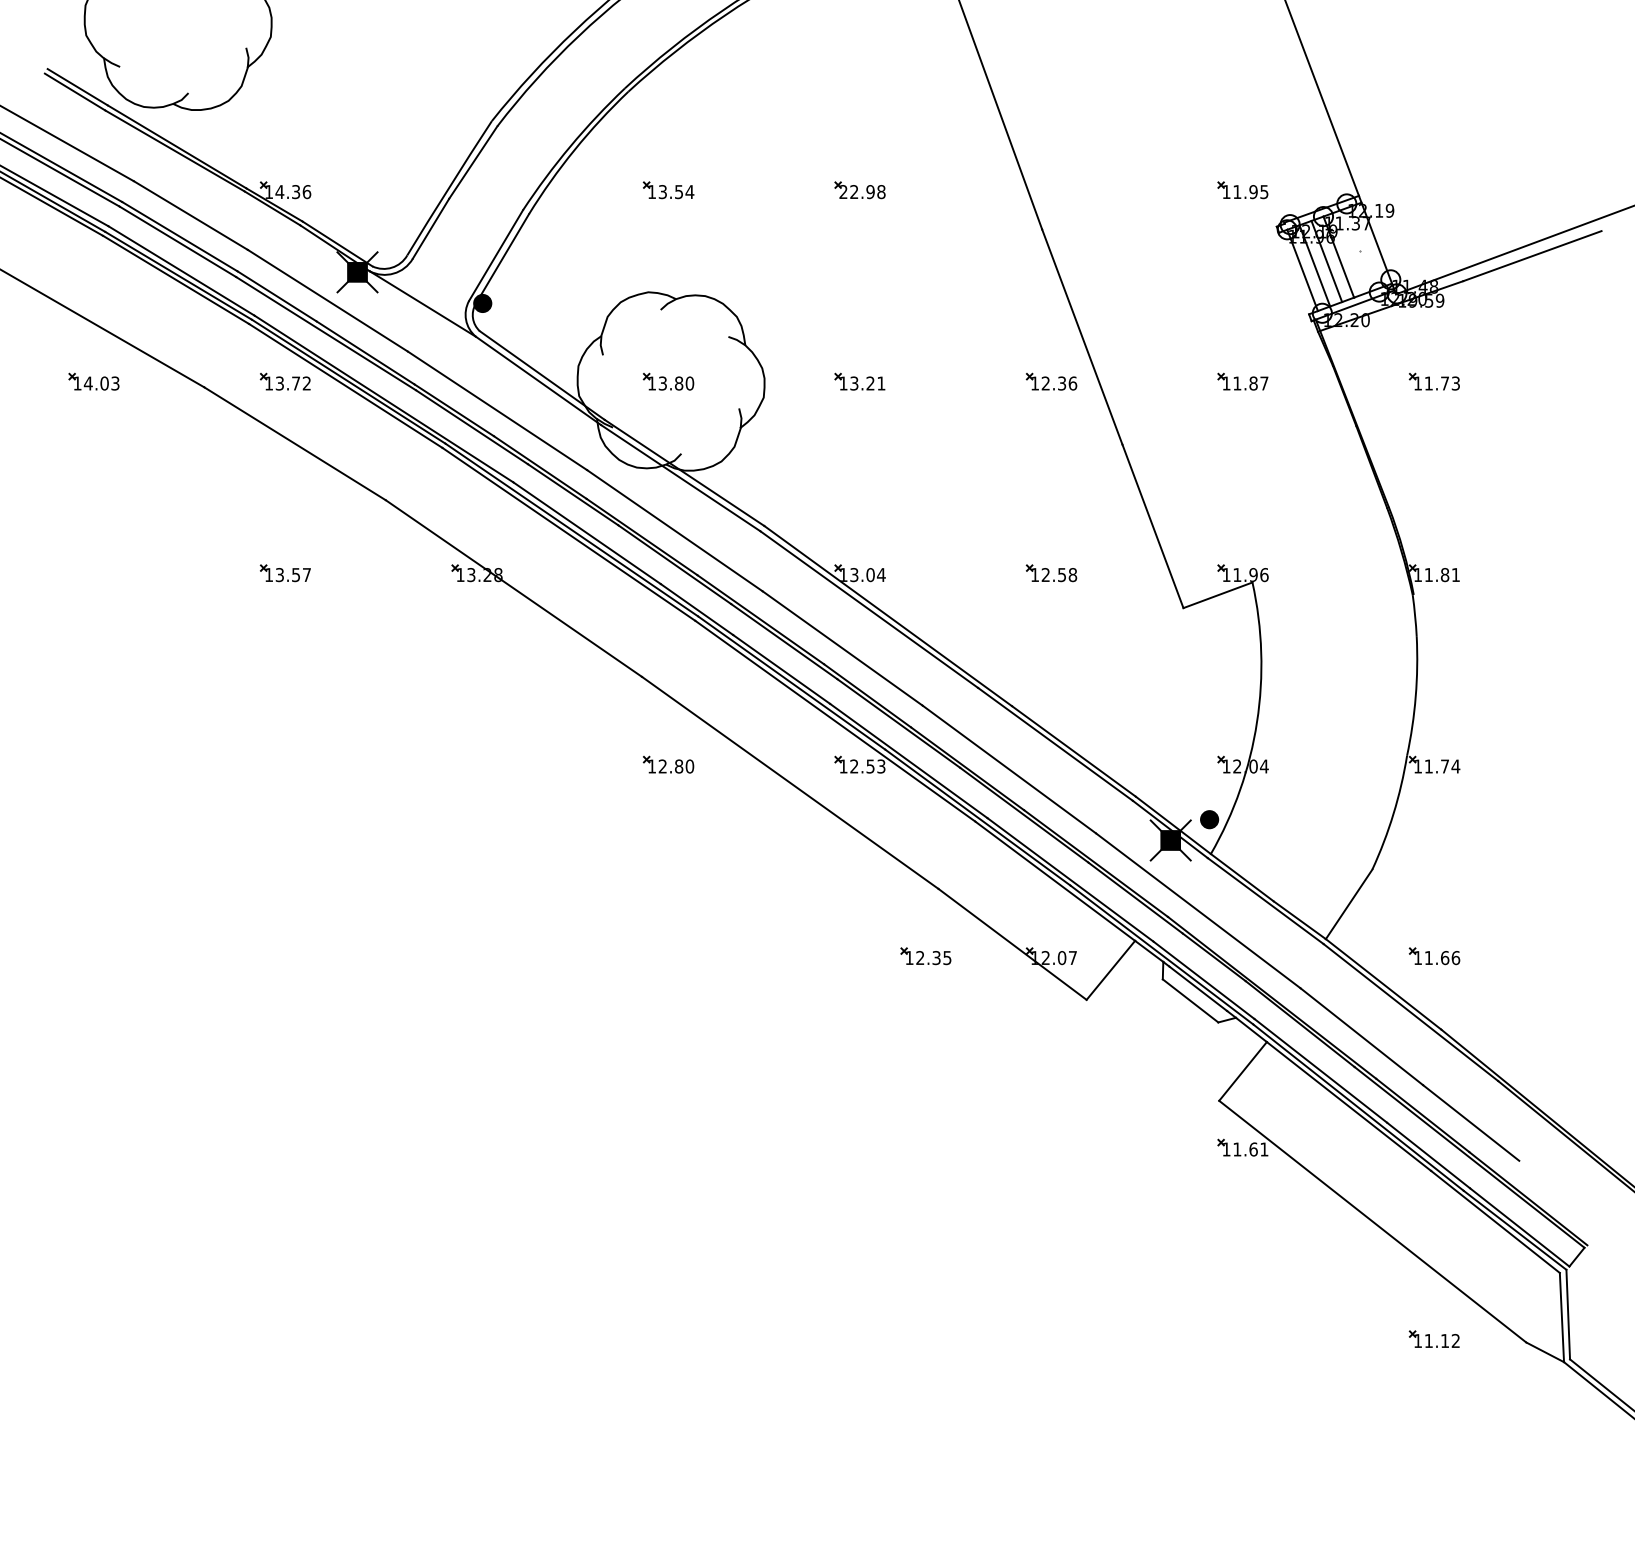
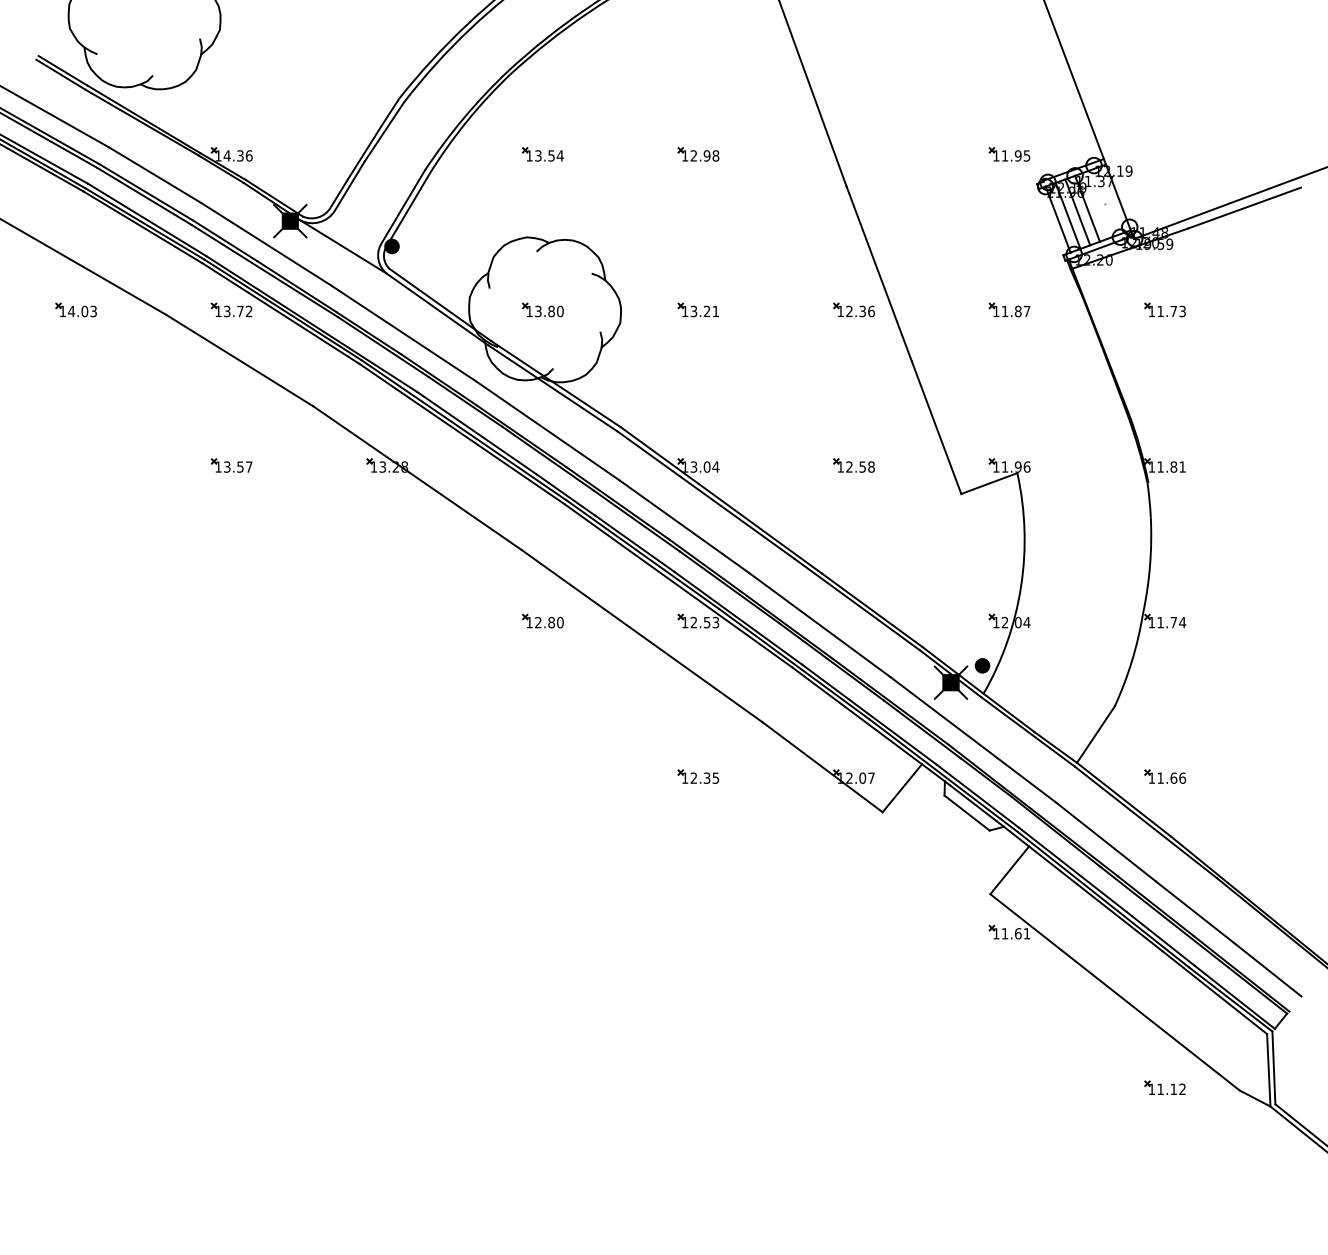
text: (843, 191) -> (685, 155), 22.98 -> 12.98
part: (925, 956) -> (698, 776), moved
line: (1560, 1193) -> (1267, 969), added

